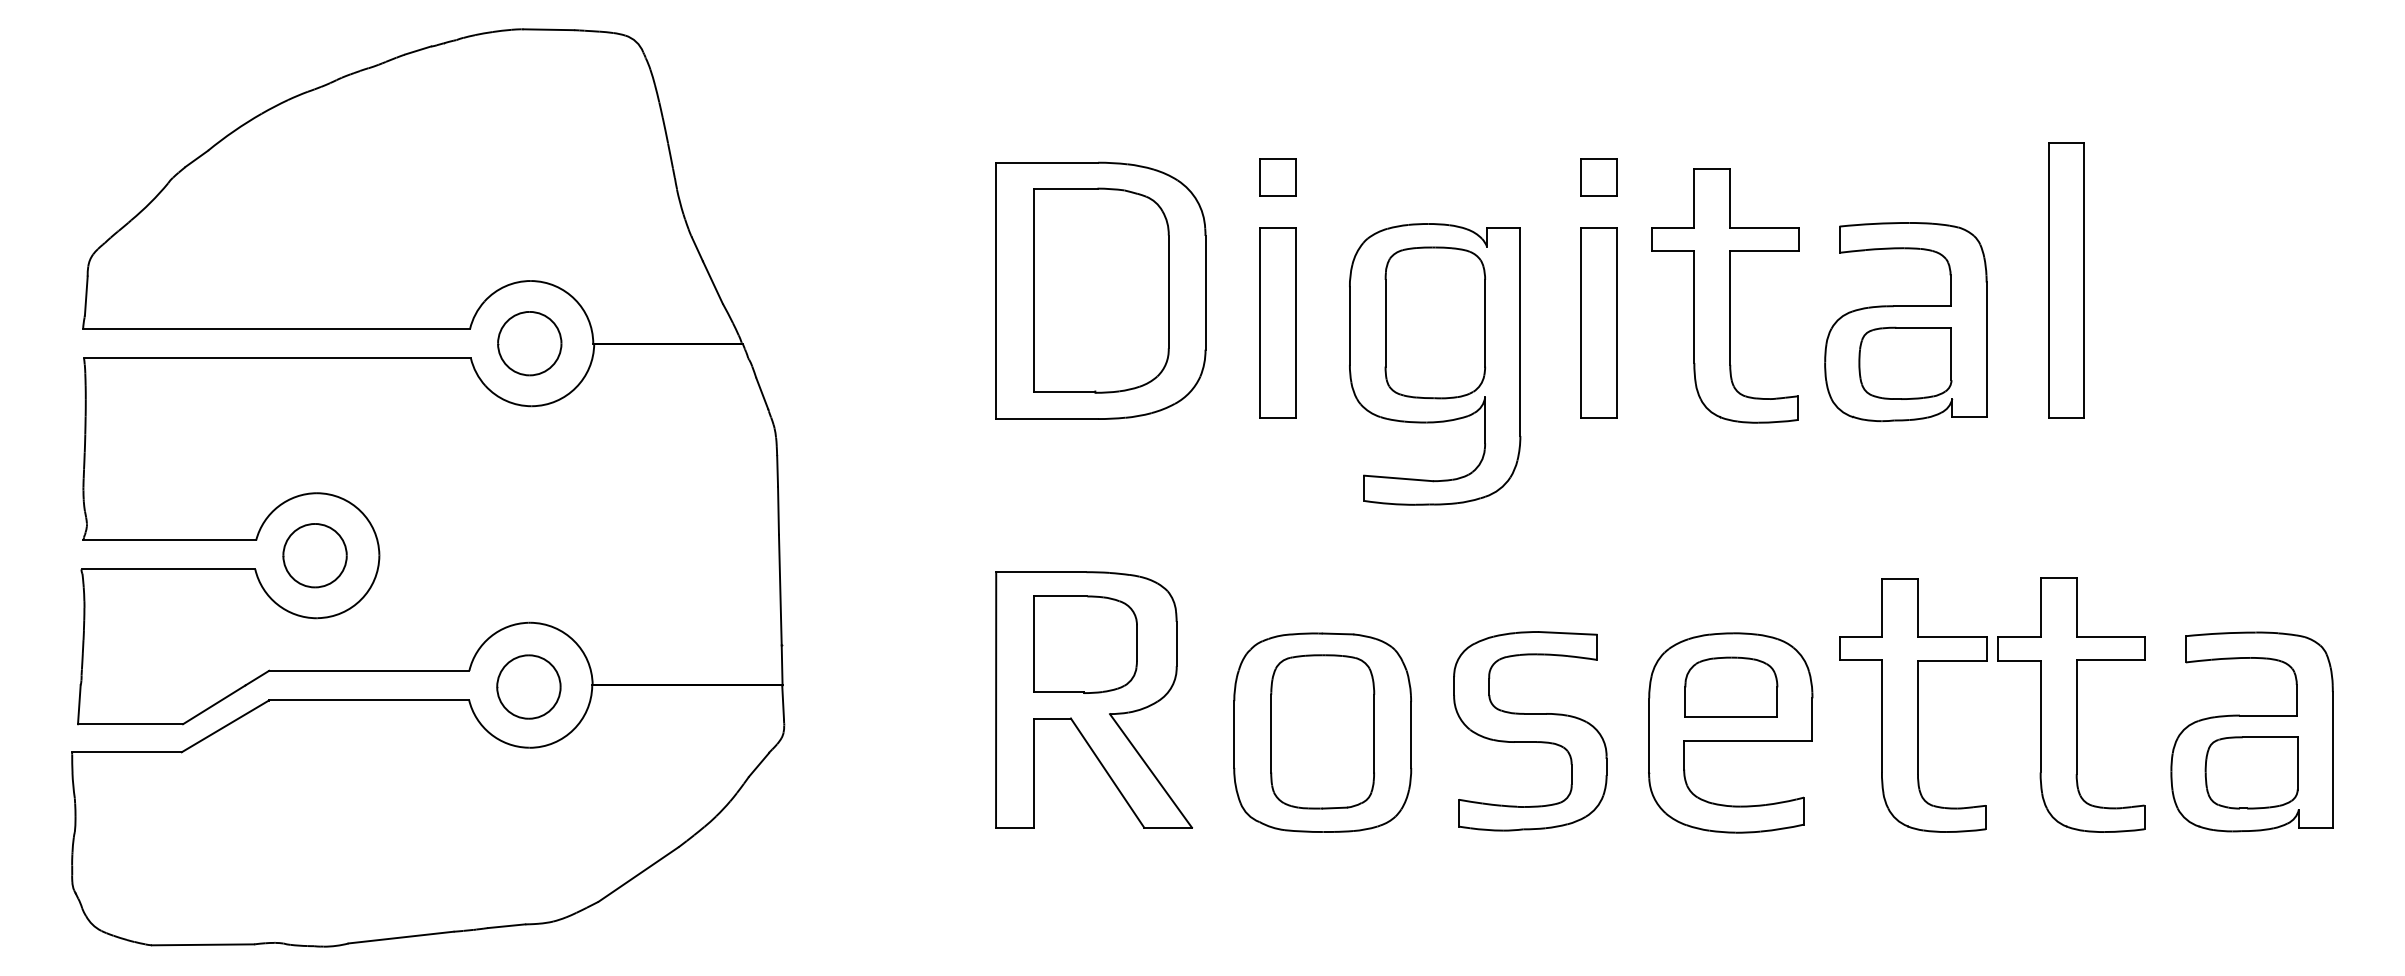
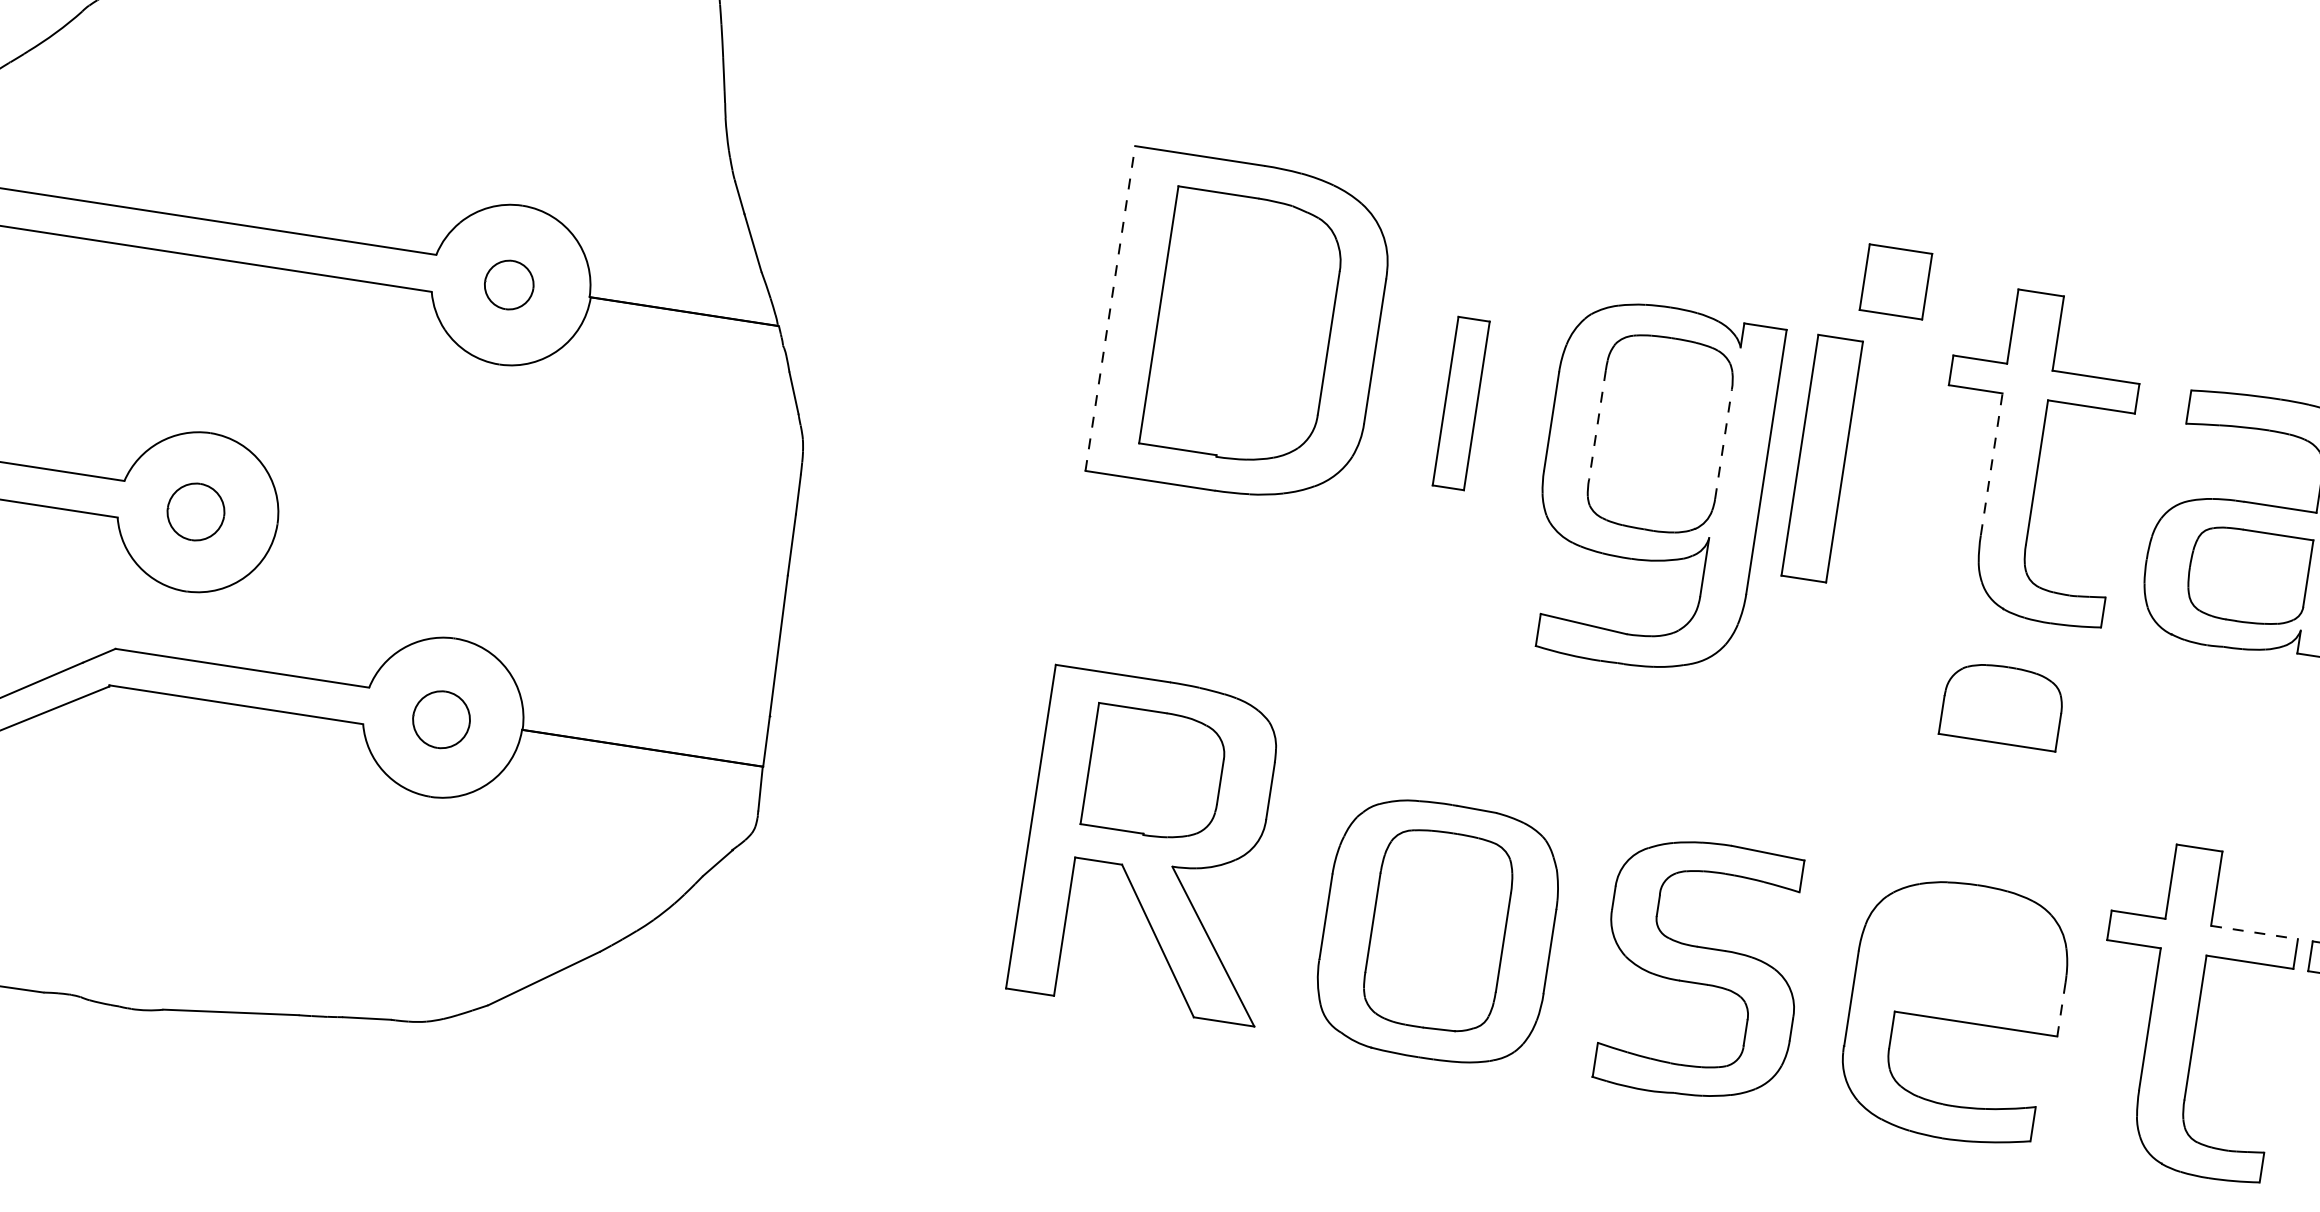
part: (1277, 177) -> (1488, 219), removed
part: (1598, 177) -> (1895, 281), size x1.4
line: (996, 290) -> (1110, 308), solid -> dashed
line: (1694, 307) -> (1991, 464), solid -> dashed
part: (1277, 322) -> (1460, 403), size x0.7
line: (1485, 322) -> (1724, 443), solid -> dashed
part: (1598, 322) -> (1821, 458), moved
line: (1385, 323) -> (1597, 425), solid -> dashed
part: (529, 343) -> (508, 284), size x0.6
part: (314, 555) -> (195, 511), size x0.7
line: (1952, 637) -> (2254, 932), solid -> dashed
part: (528, 686) -> (441, 719), size x0.7
part: (1731, 686) -> (2003, 703), moved
line: (1812, 719) -> (2061, 1009), solid -> dashed

